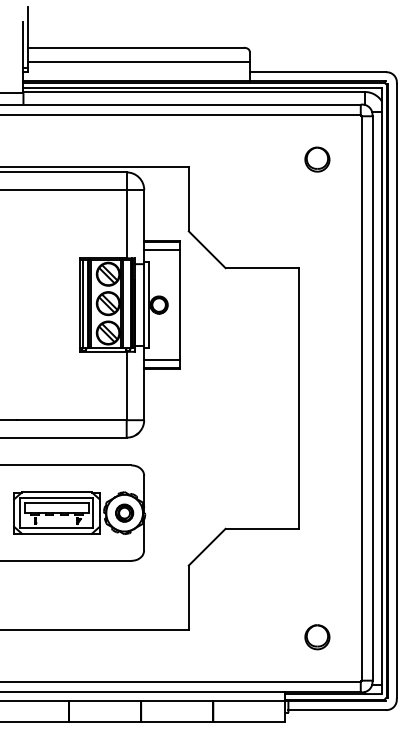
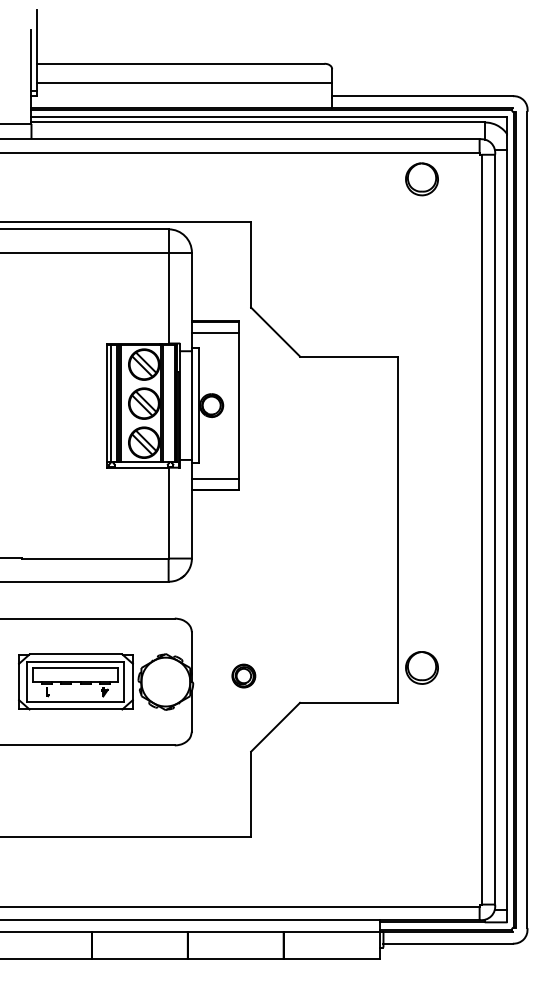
part: (317, 159) -> (421, 179), moved
part: (124, 512) -> (243, 675), moved
part: (317, 636) -> (421, 667), moved

